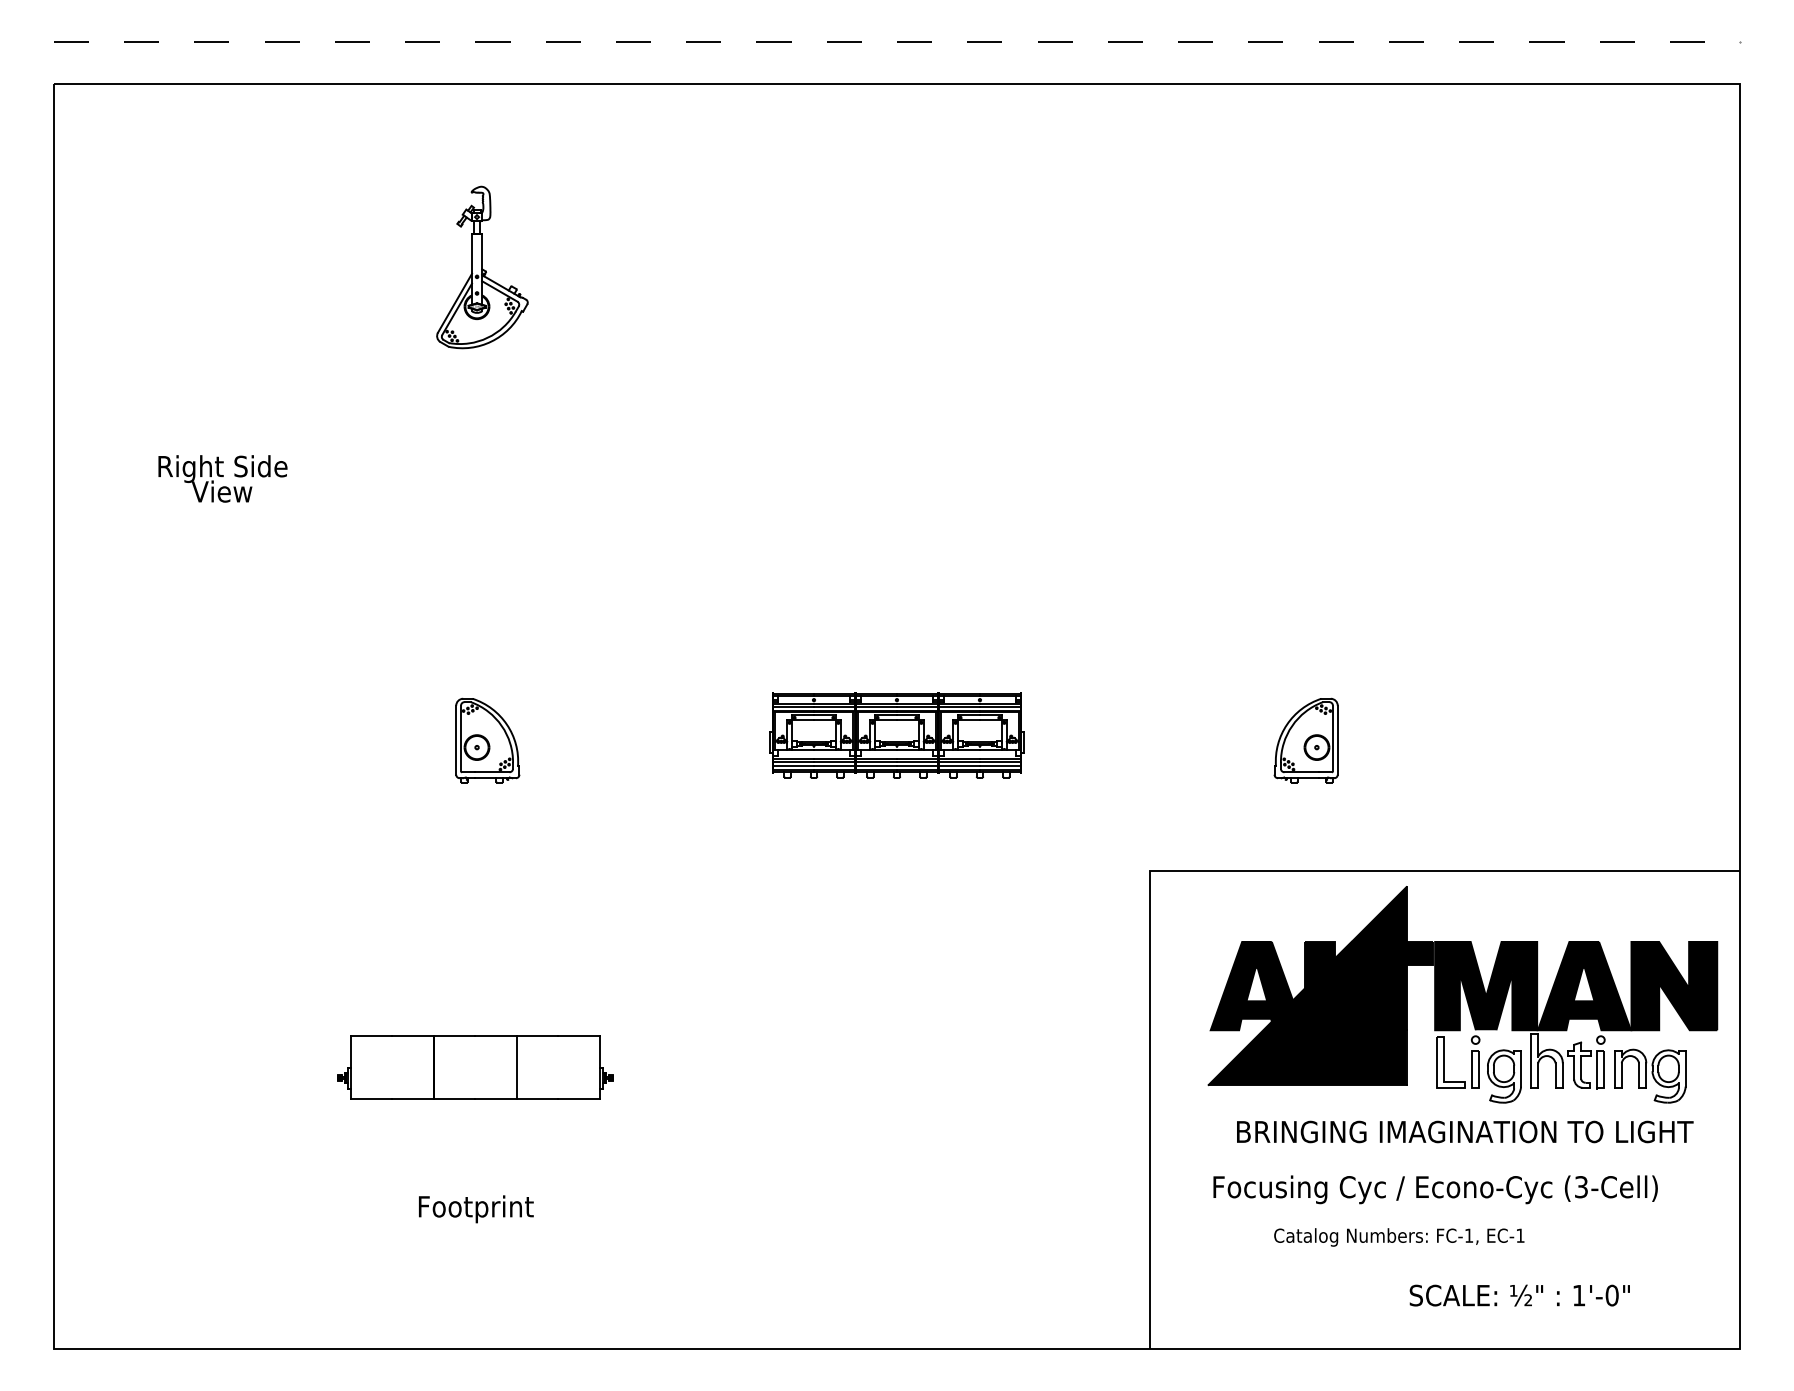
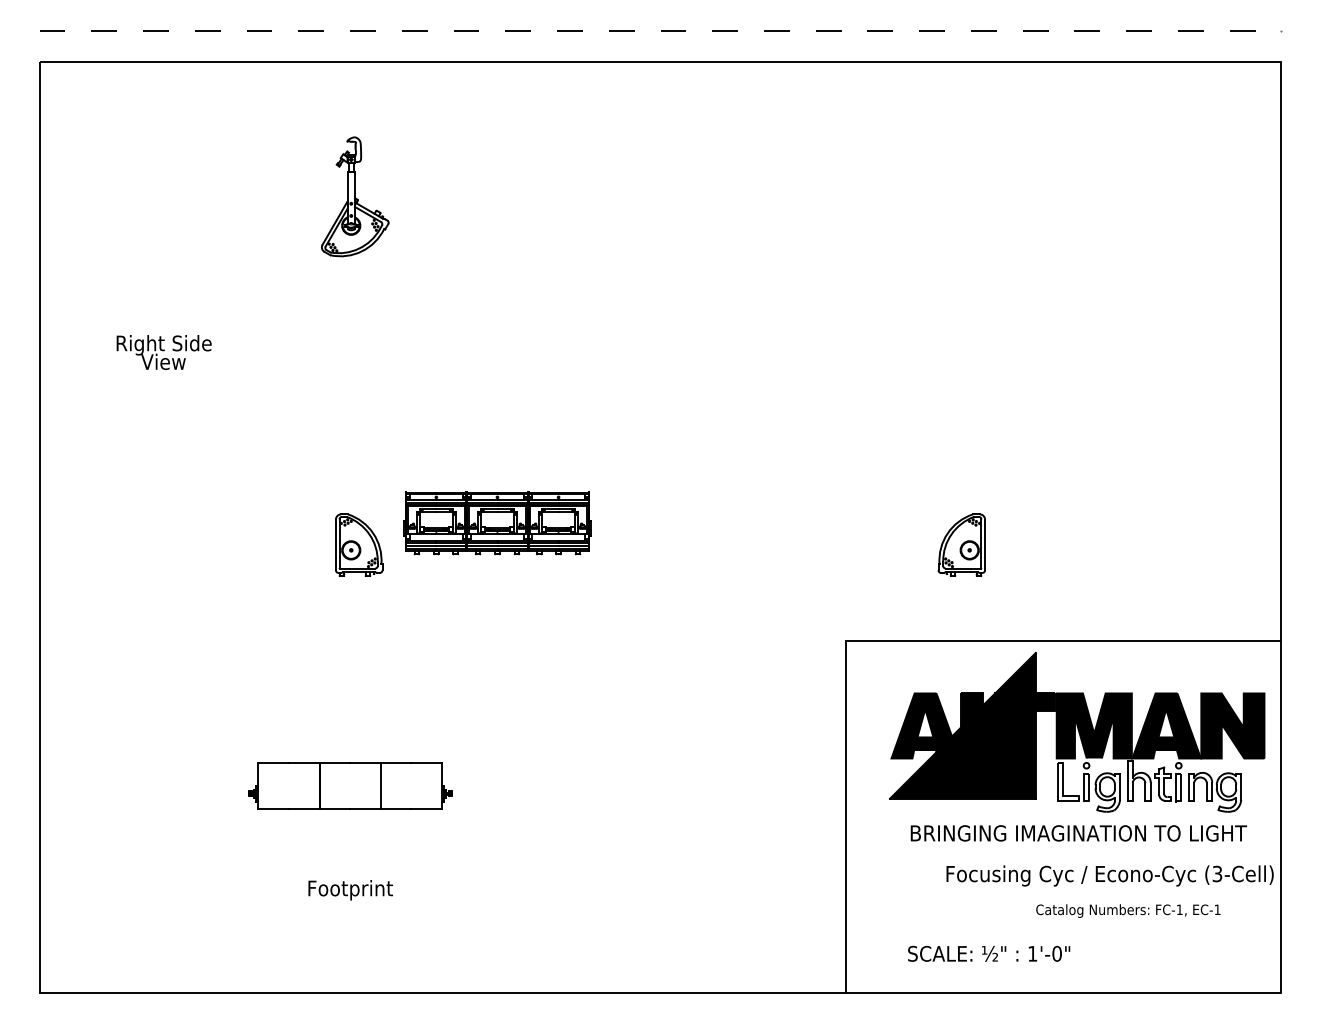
part: (897, 735) -> (497, 523), moved
text: (1434, 1189) -> (1109, 875), moved
text: (1399, 1236) -> (1128, 910), moved
text: (1520, 1295) -> (989, 953), moved

